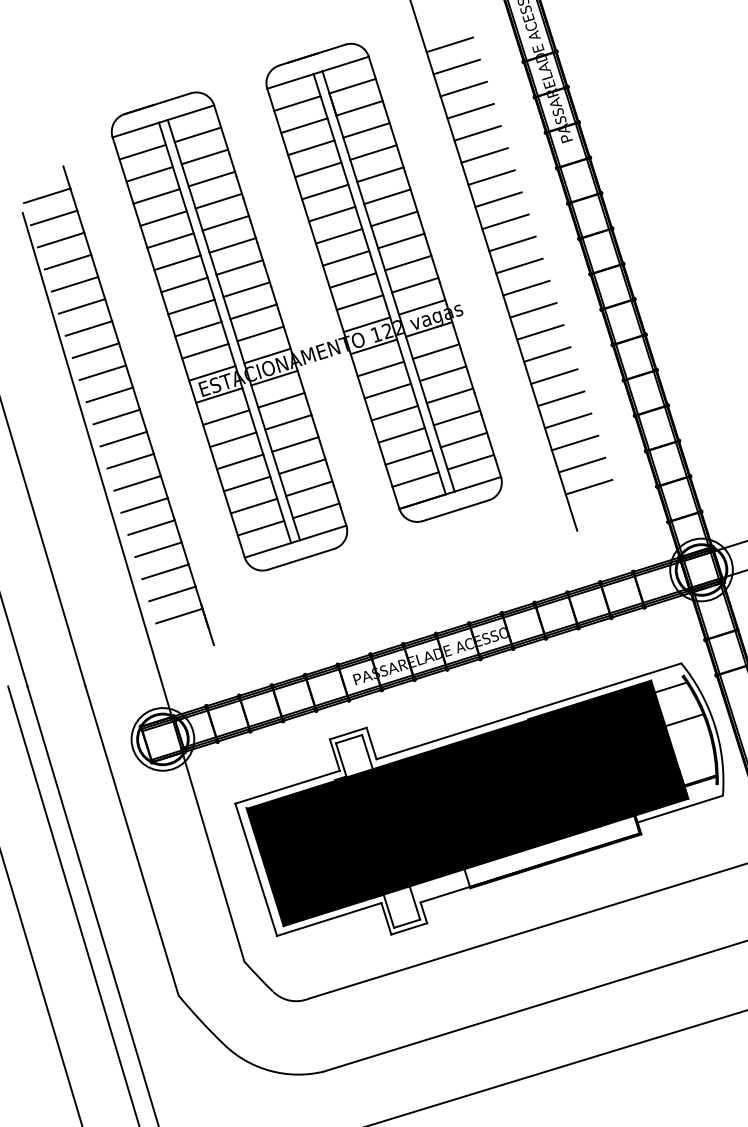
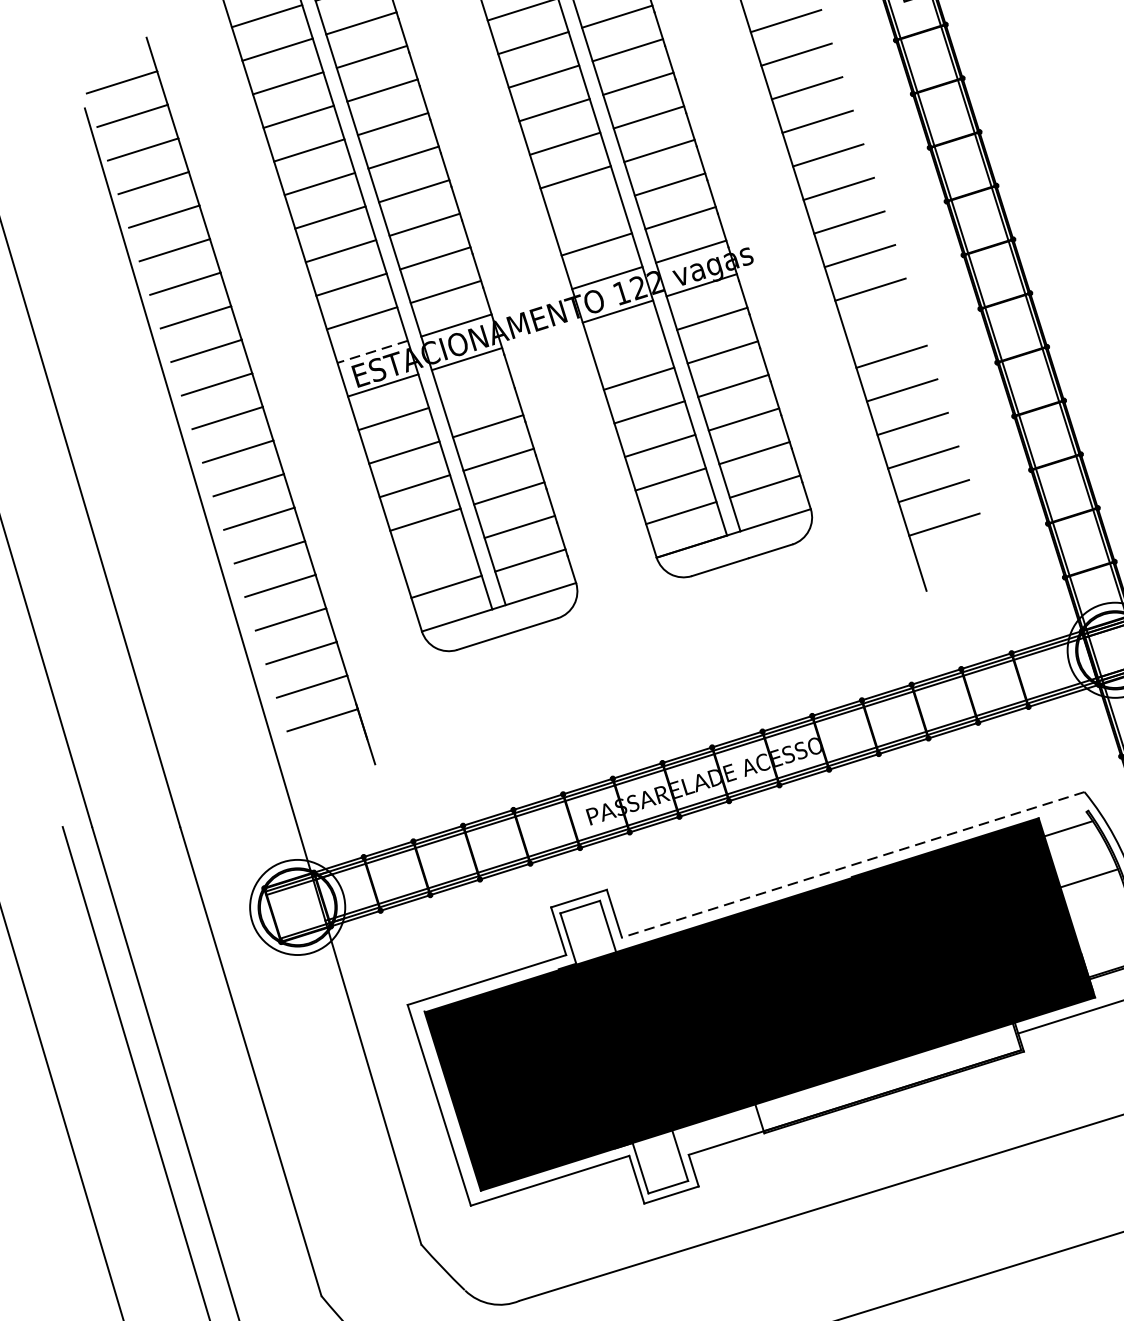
line: (352, 280) -> (585, 210), removed
line: (547, 354) -> (881, 323), removed
line: (380, 368) -> (627, 344), removed
line: (211, 373) -> (371, 352), solid -> dashed
line: (281, 399) -> (477, 391), removed
line: (253, 505) -> (435, 552), removed
line: (528, 711) -> (852, 865), solid -> dashed

